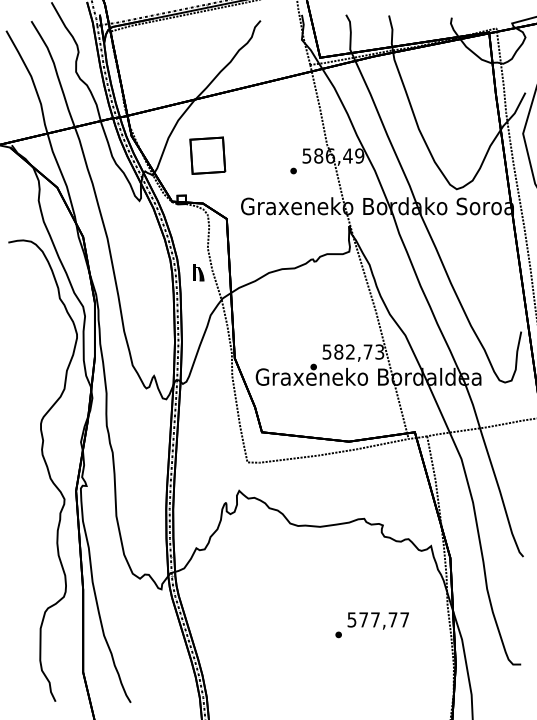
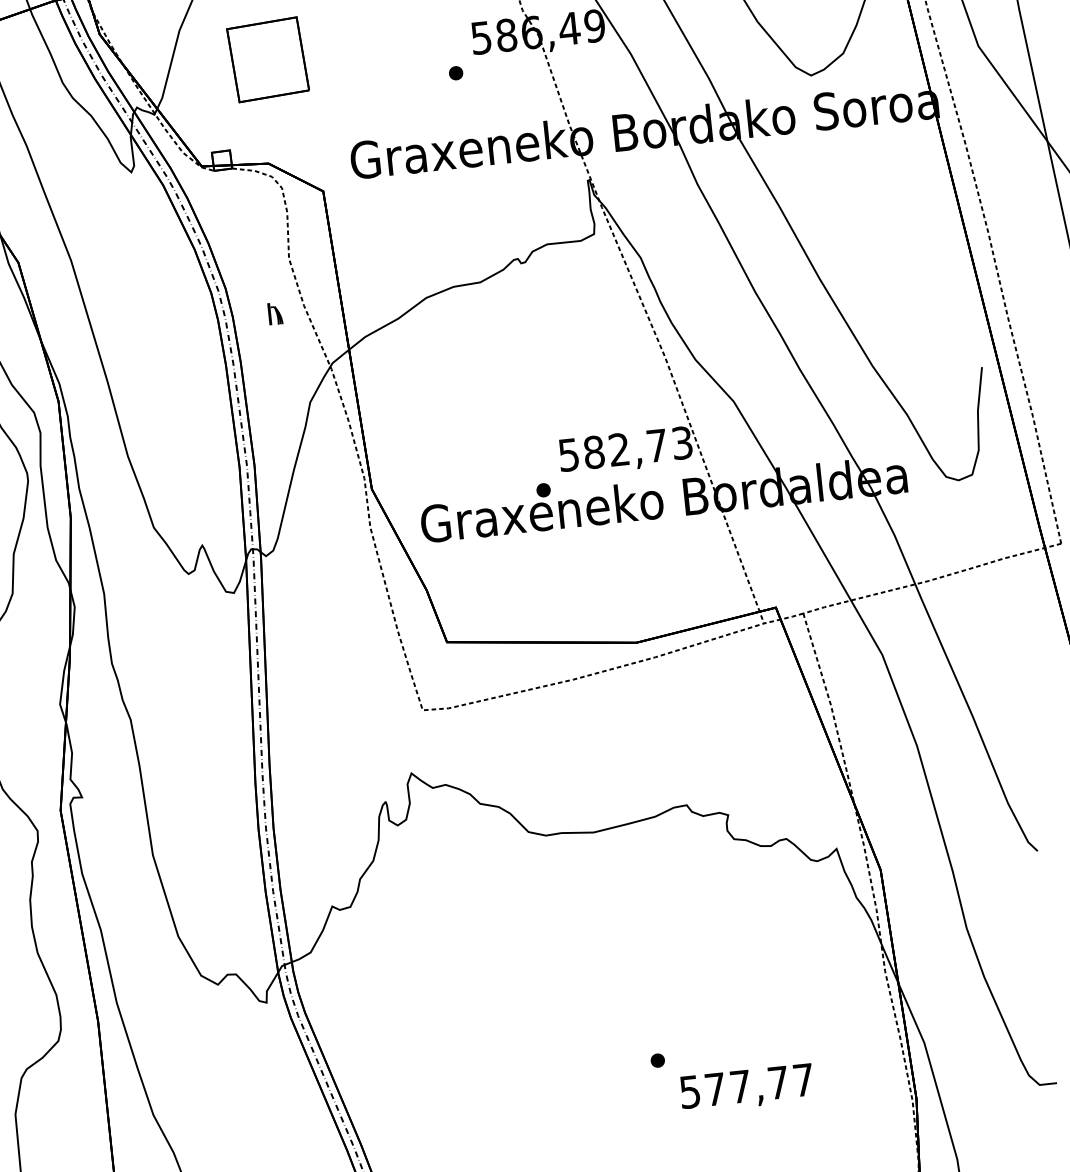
part: (198, 272) -> (274, 312), size x0.6
text: (377, 620) -> (745, 1087), moved

